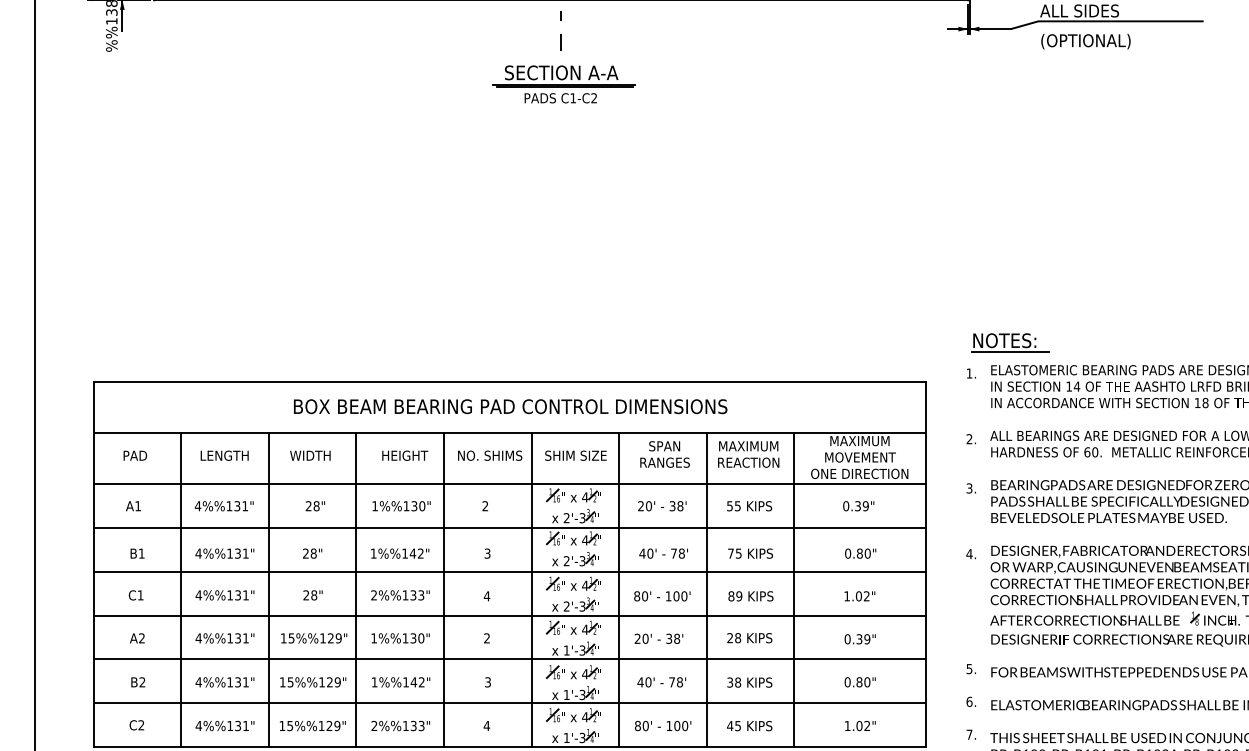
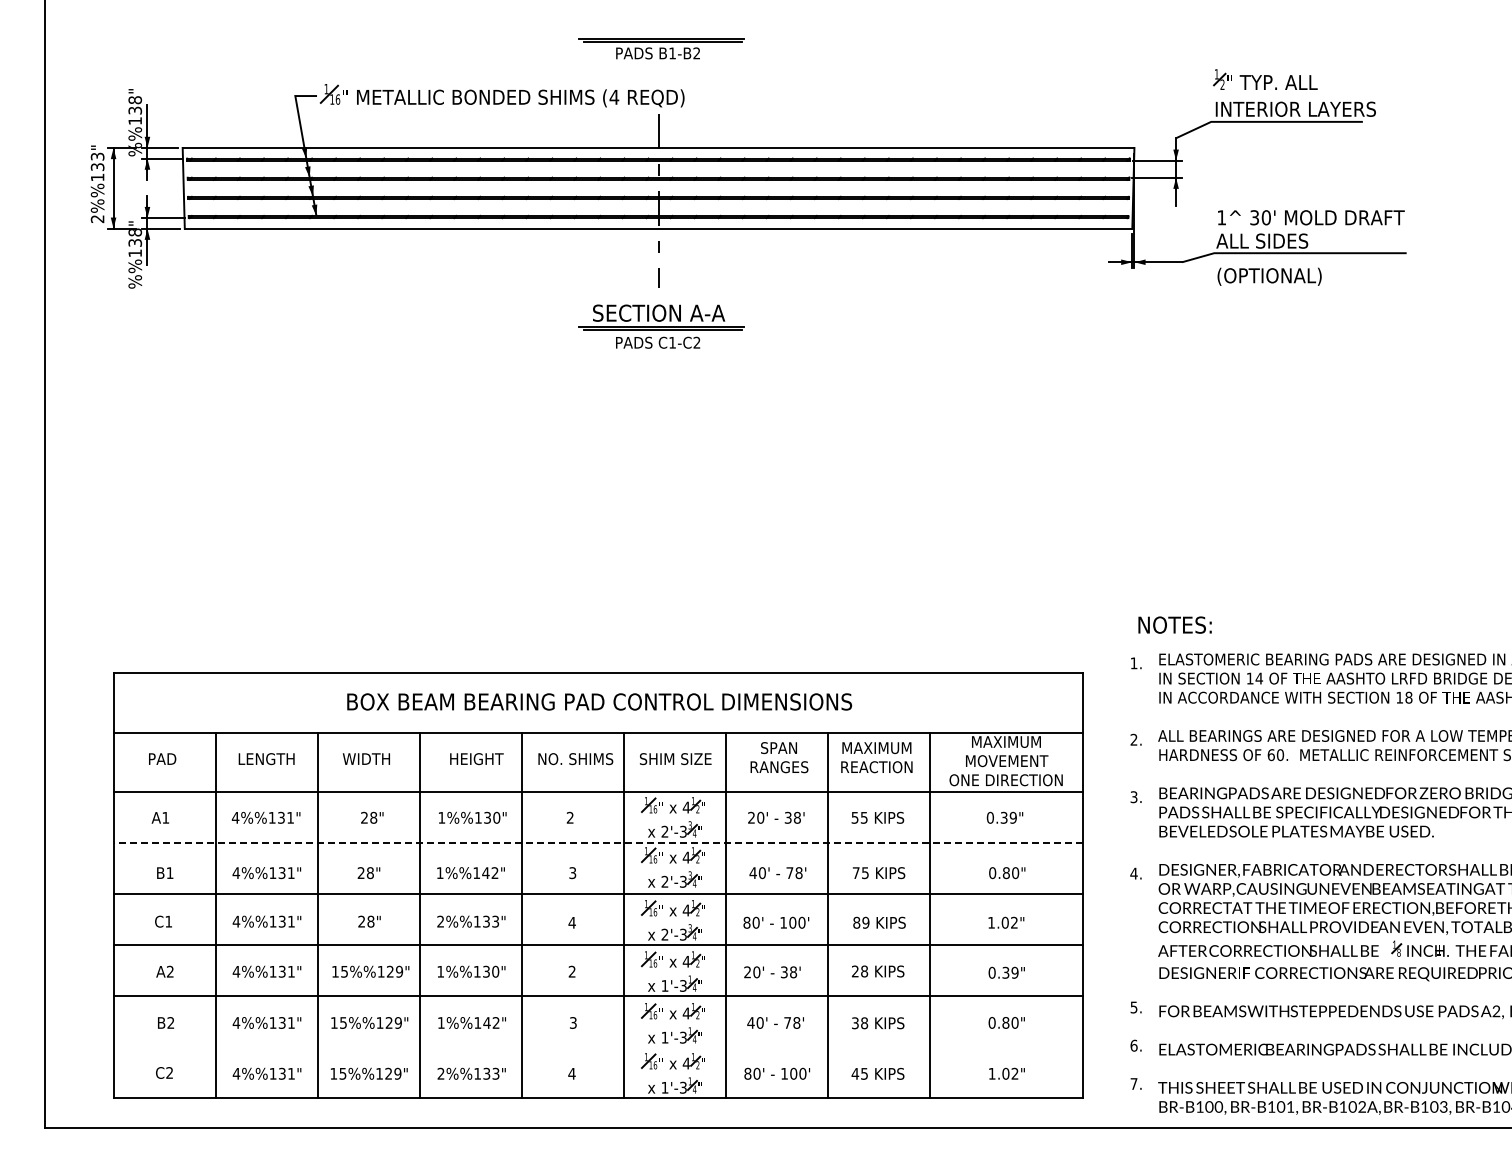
line: (1010, 352) -> (1181, 638), removed
line: (509, 528) -> (598, 843), solid -> dashed
line: (509, 703) -> (598, 1047), removed

